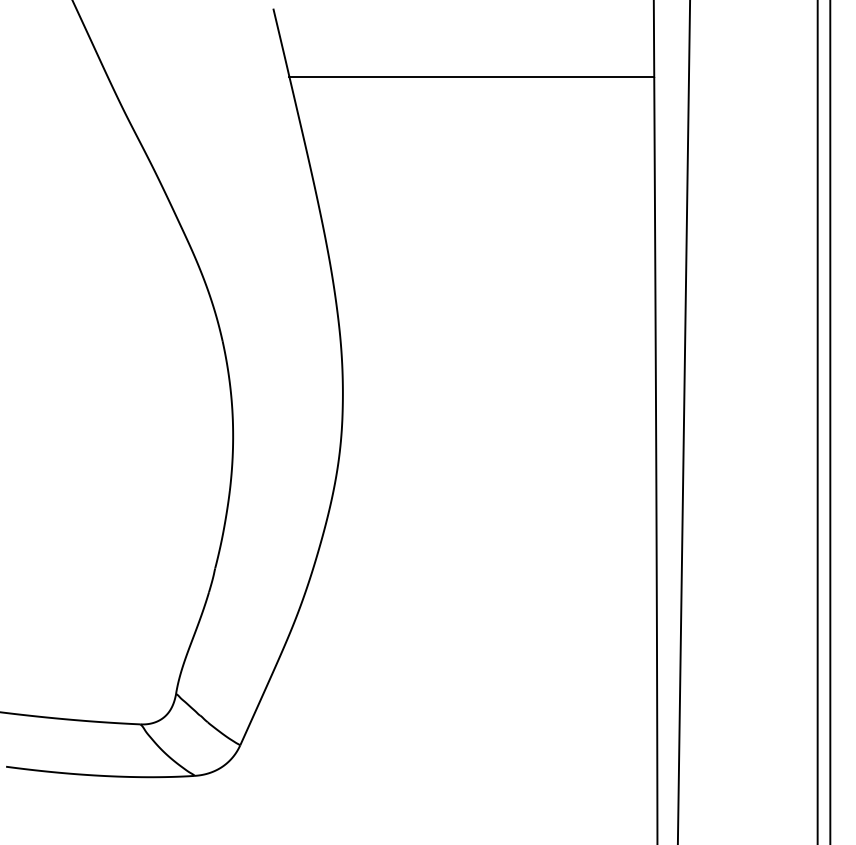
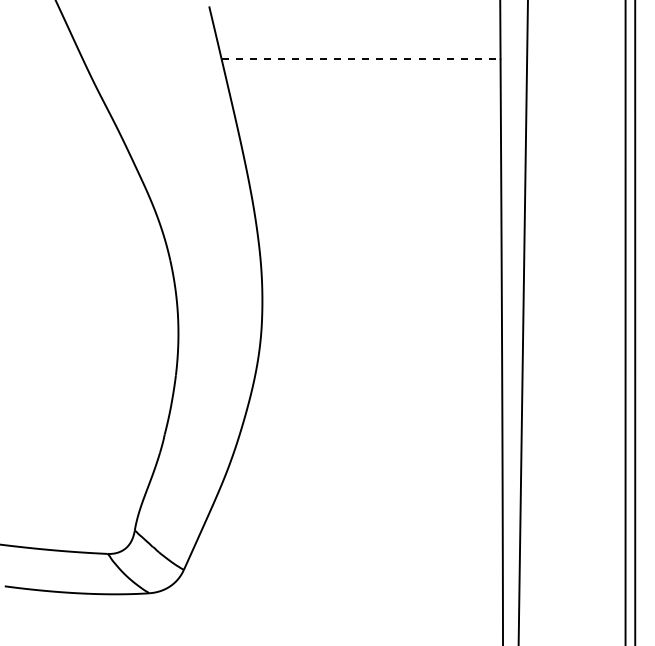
line: (472, 77) -> (361, 59), solid -> dashed

